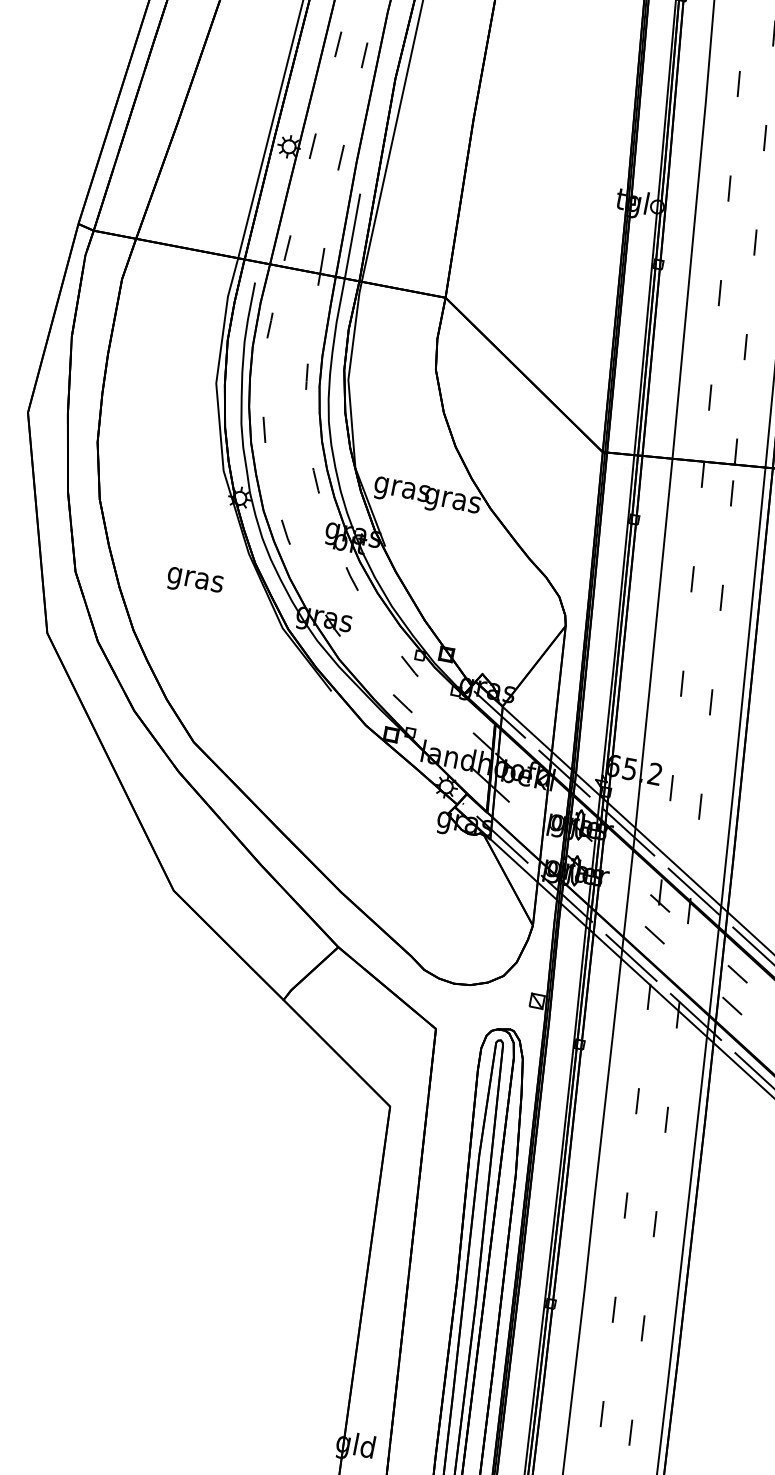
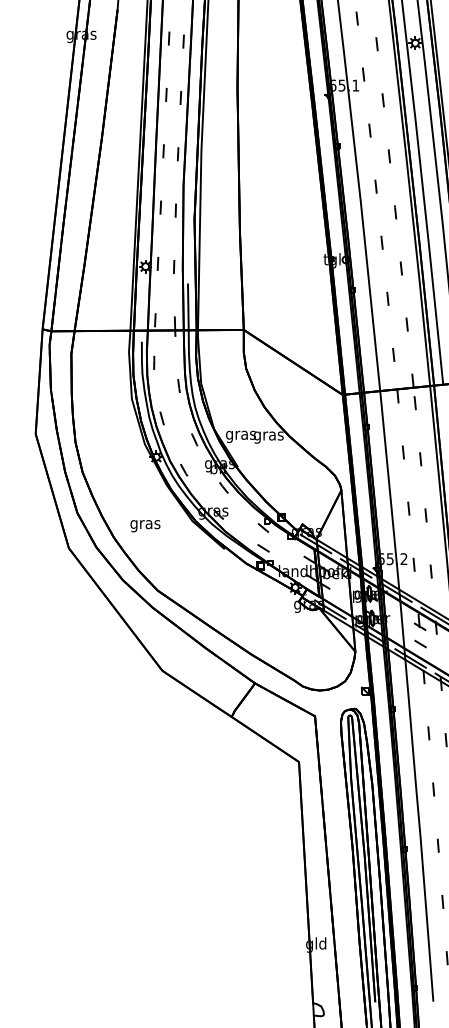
text: (194, 583) -> (145, 526), moved

